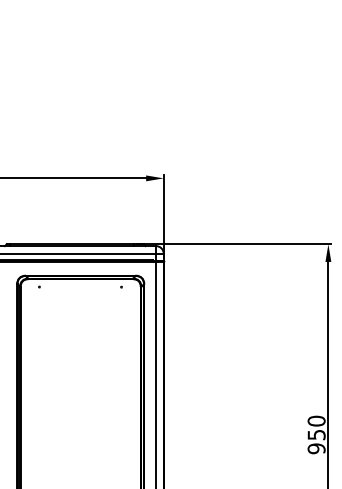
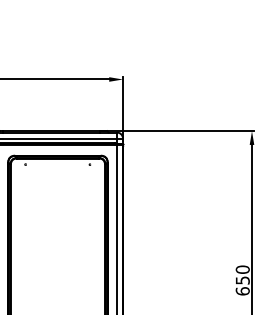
text: (316, 448) -> (242, 291), 950 -> 650

